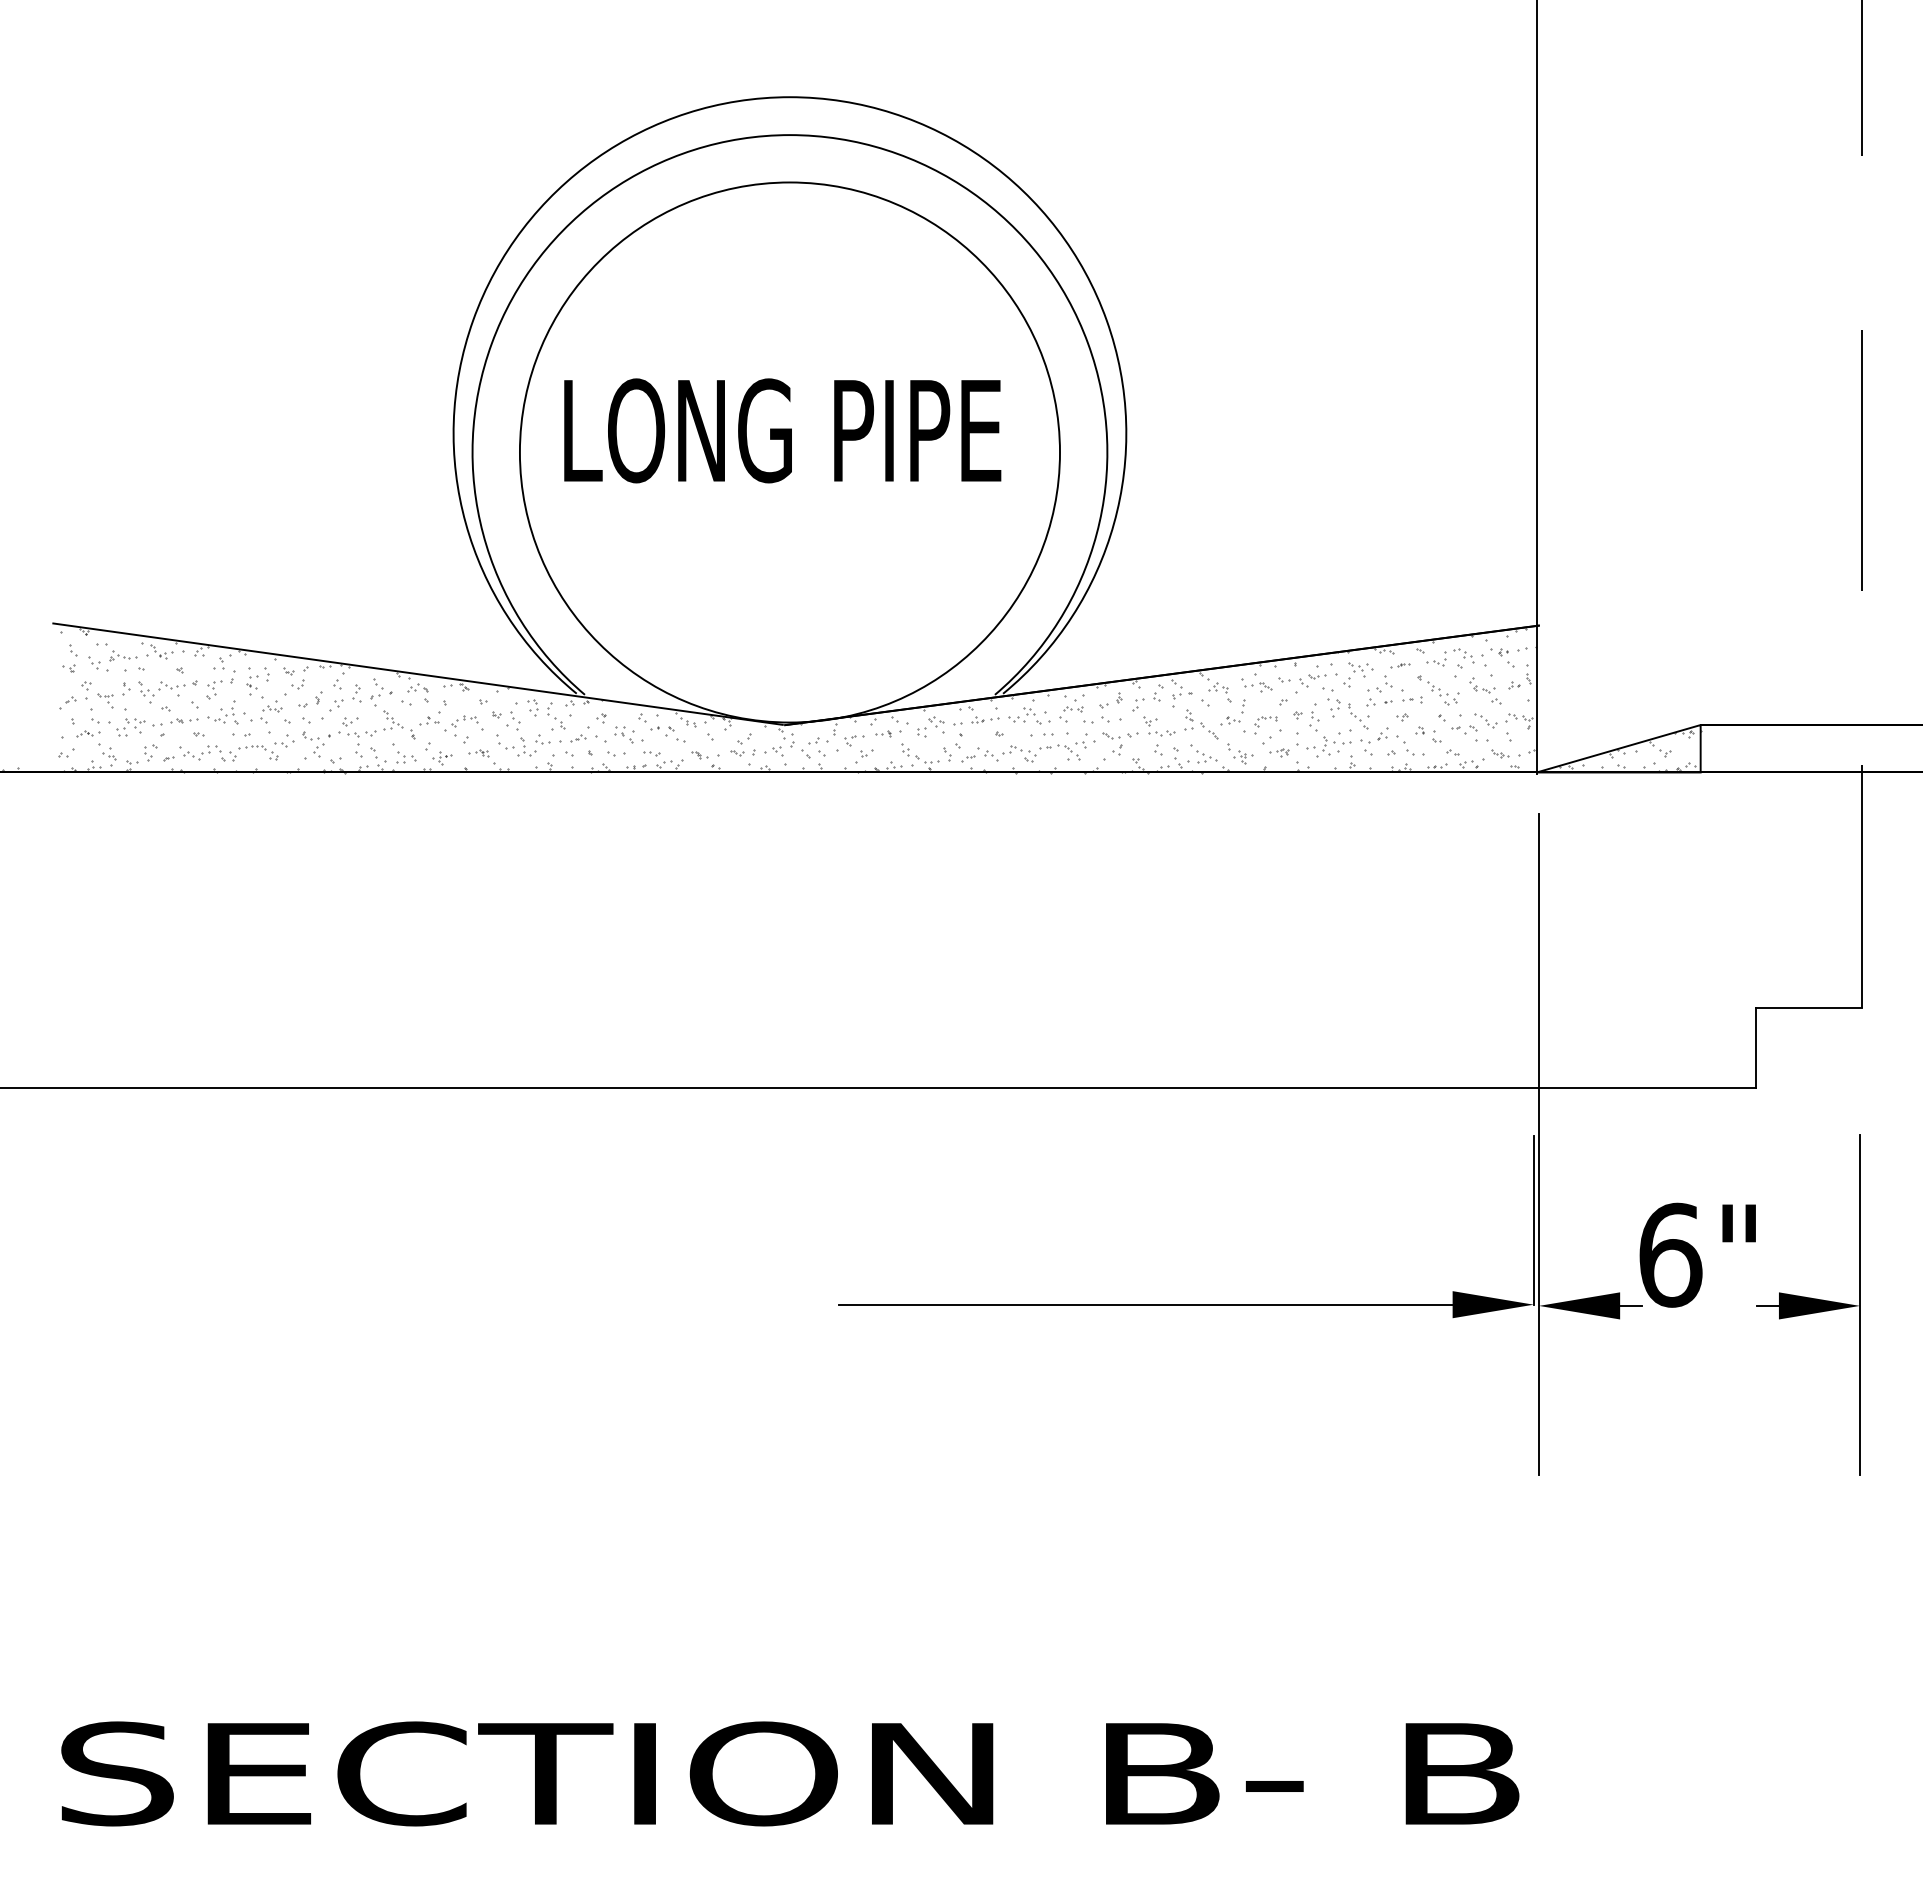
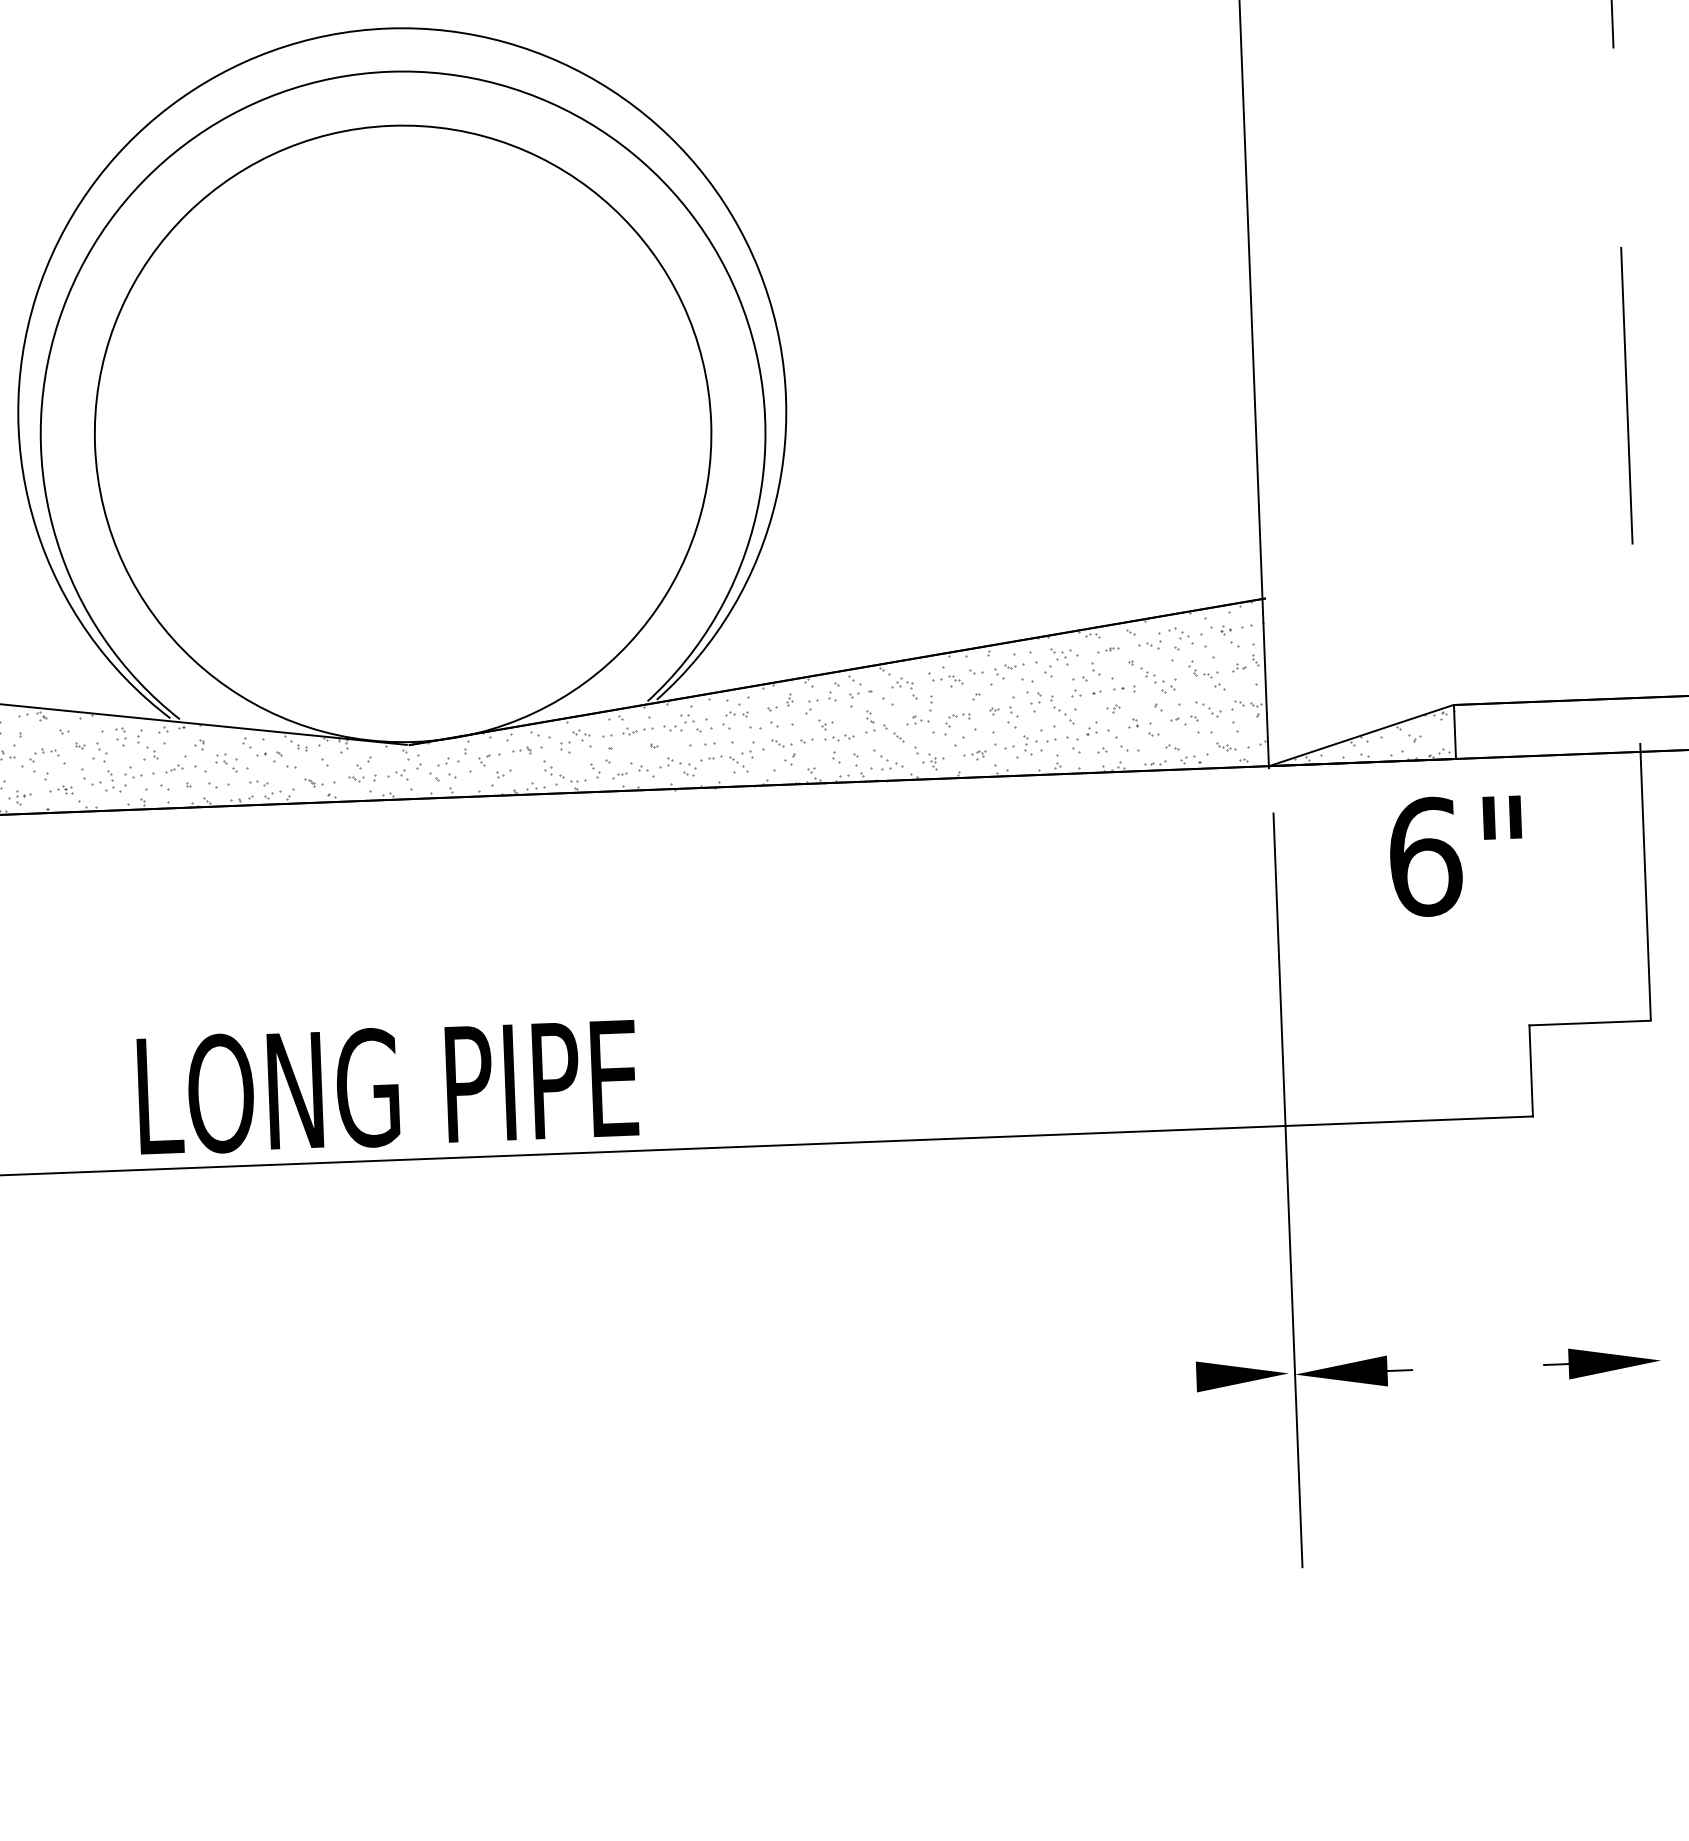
text: (782, 430) -> (387, 1086), moved
line: (1533, 1219) -> (1284, 1276), removed
text: (1697, 1254) -> (1456, 854), moved
line: (1145, 1304) -> (846, 1390), removed
line: (1859, 1304) -> (1660, 1358), removed

